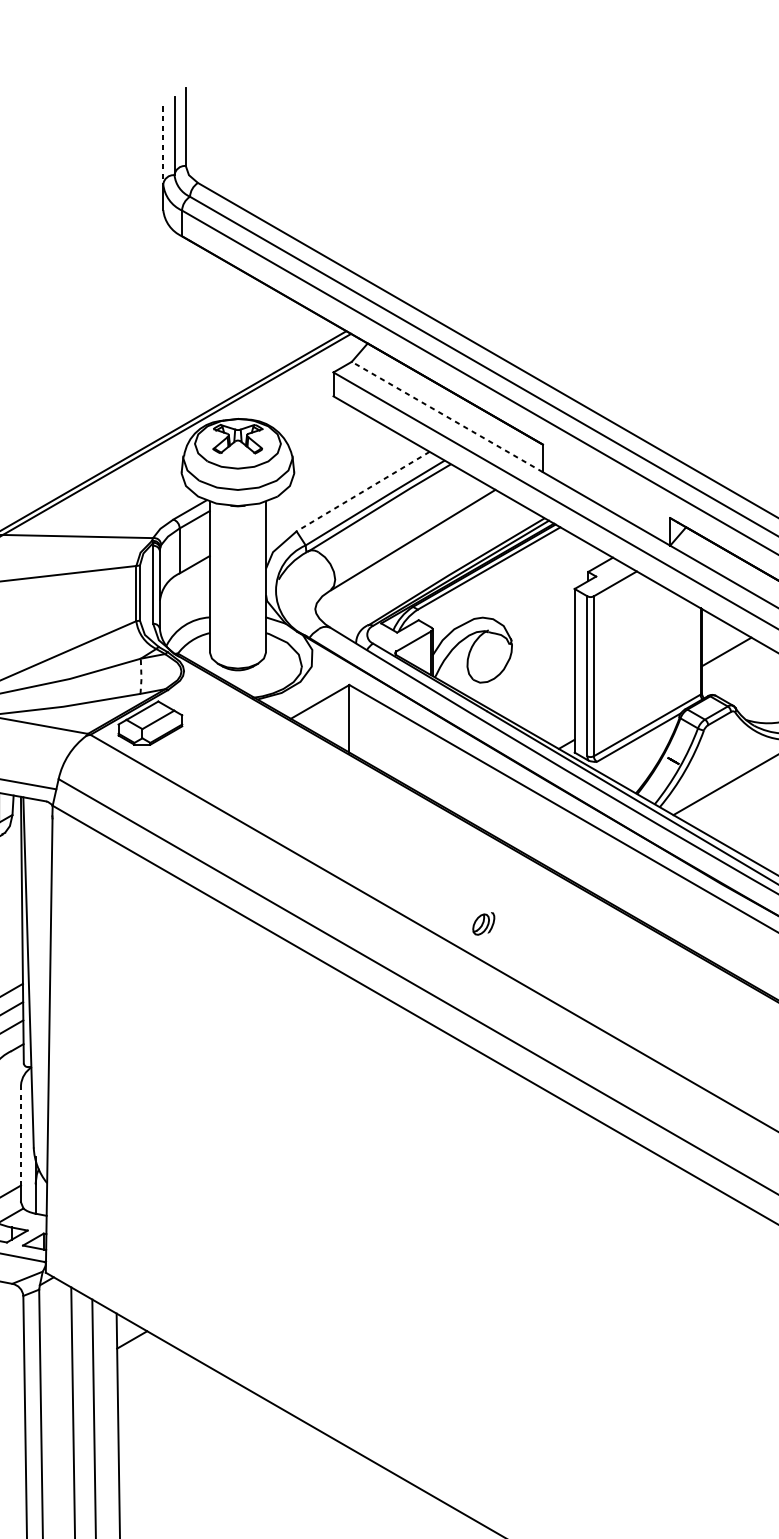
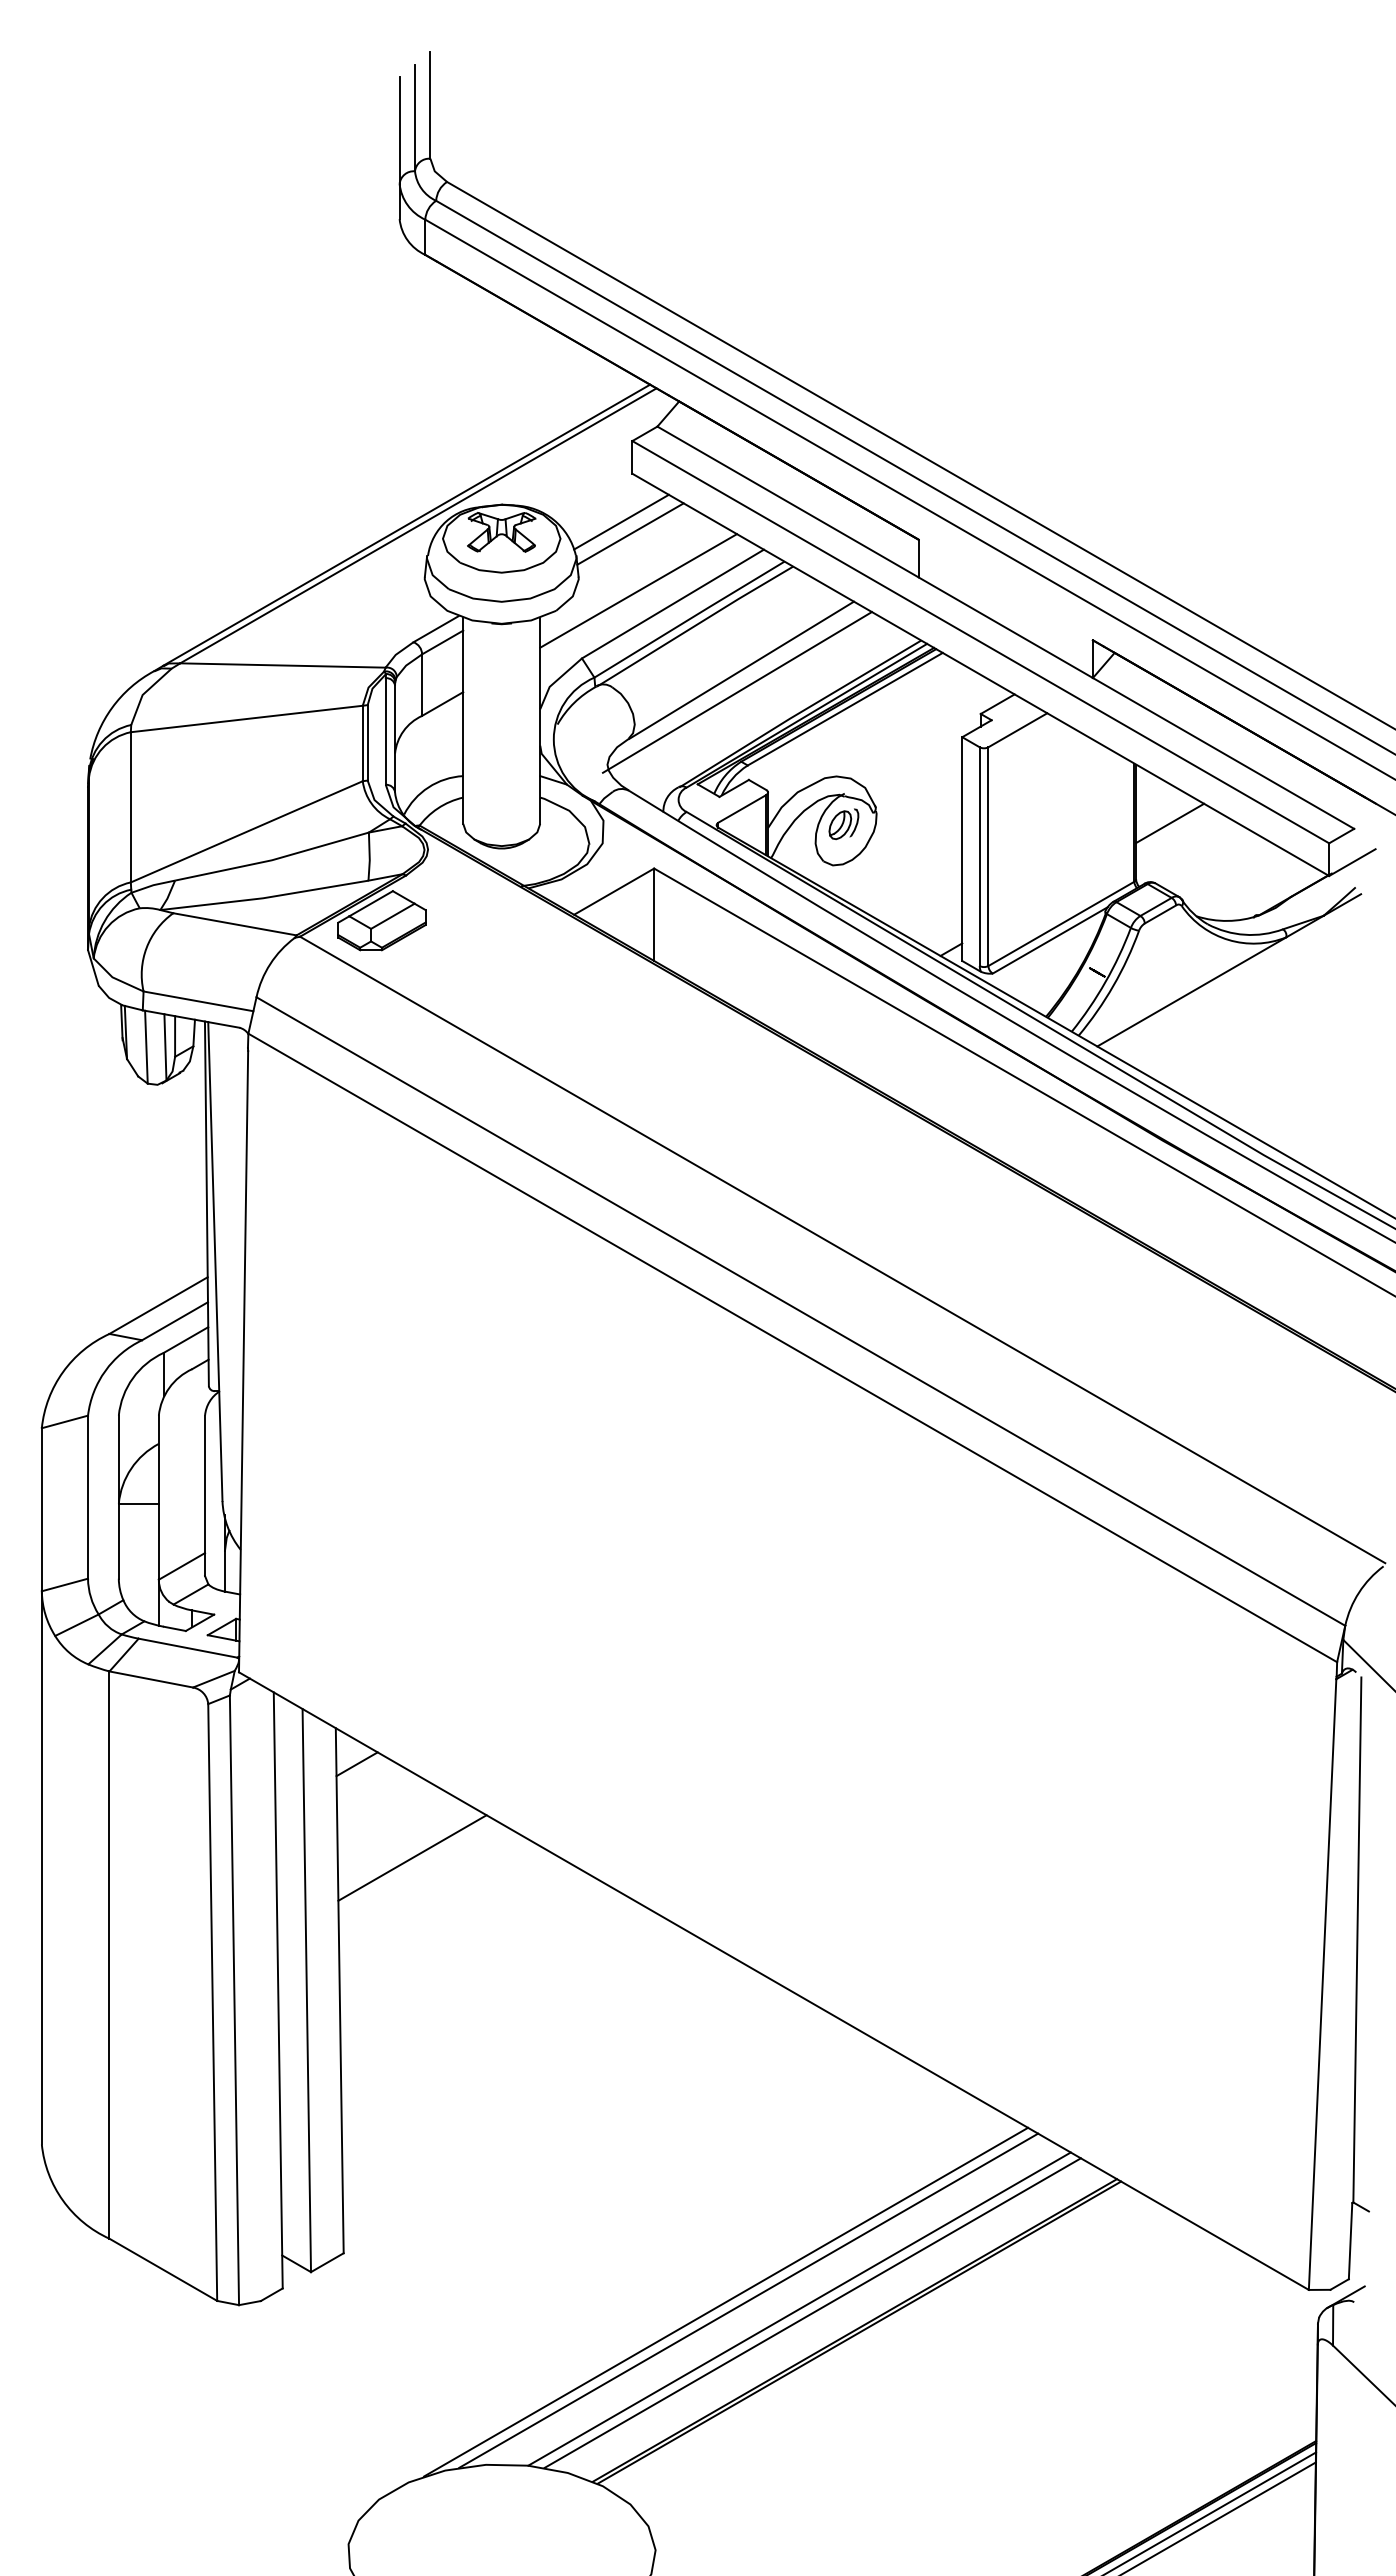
line: (163, 146) -> (399, 131), dashed -> solid
line: (447, 417) -> (788, 502), dashed -> solid
line: (325, 431) -> (621, 521), added
line: (332, 440) -> (630, 533), added
line: (337, 481) -> (638, 590), added
line: (362, 491) -> (672, 604), dashed -> solid
line: (409, 556) -> (736, 692), added
line: (141, 676) -> (369, 857), dashed -> solid
part: (483, 924) -> (843, 824), moved
line: (21, 1135) -> (205, 1484), dashed -> solid
line: (172, 1408) -> (412, 1857), added

